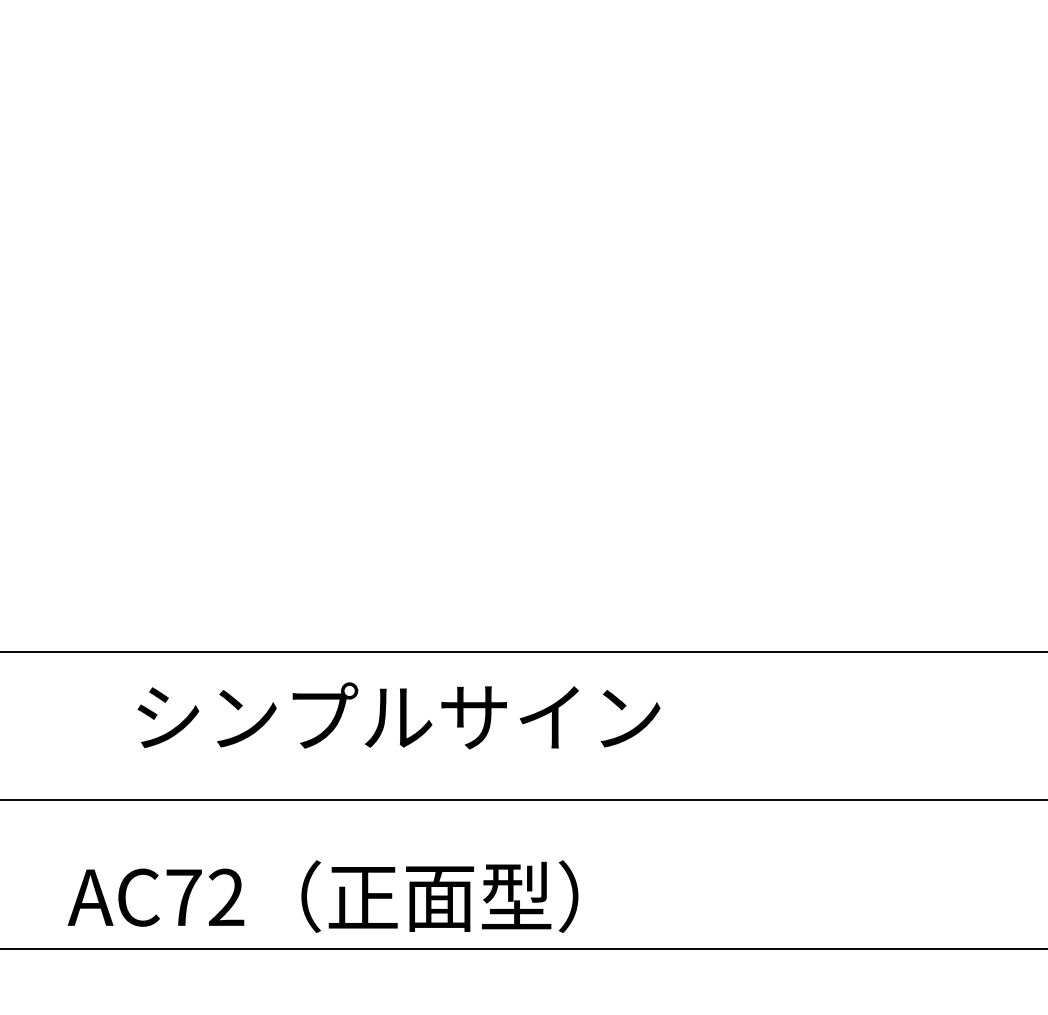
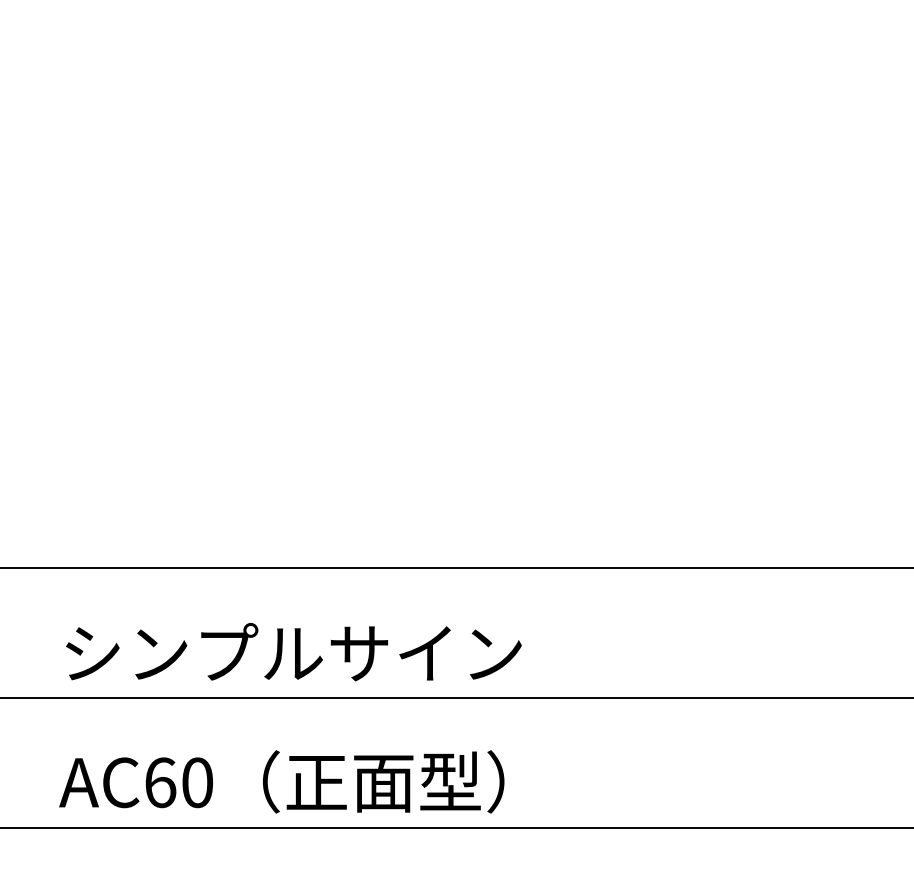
text: (398, 715) -> (293, 651), moved
text: (205, 897) -> (179, 782), AC72 -> AC60

